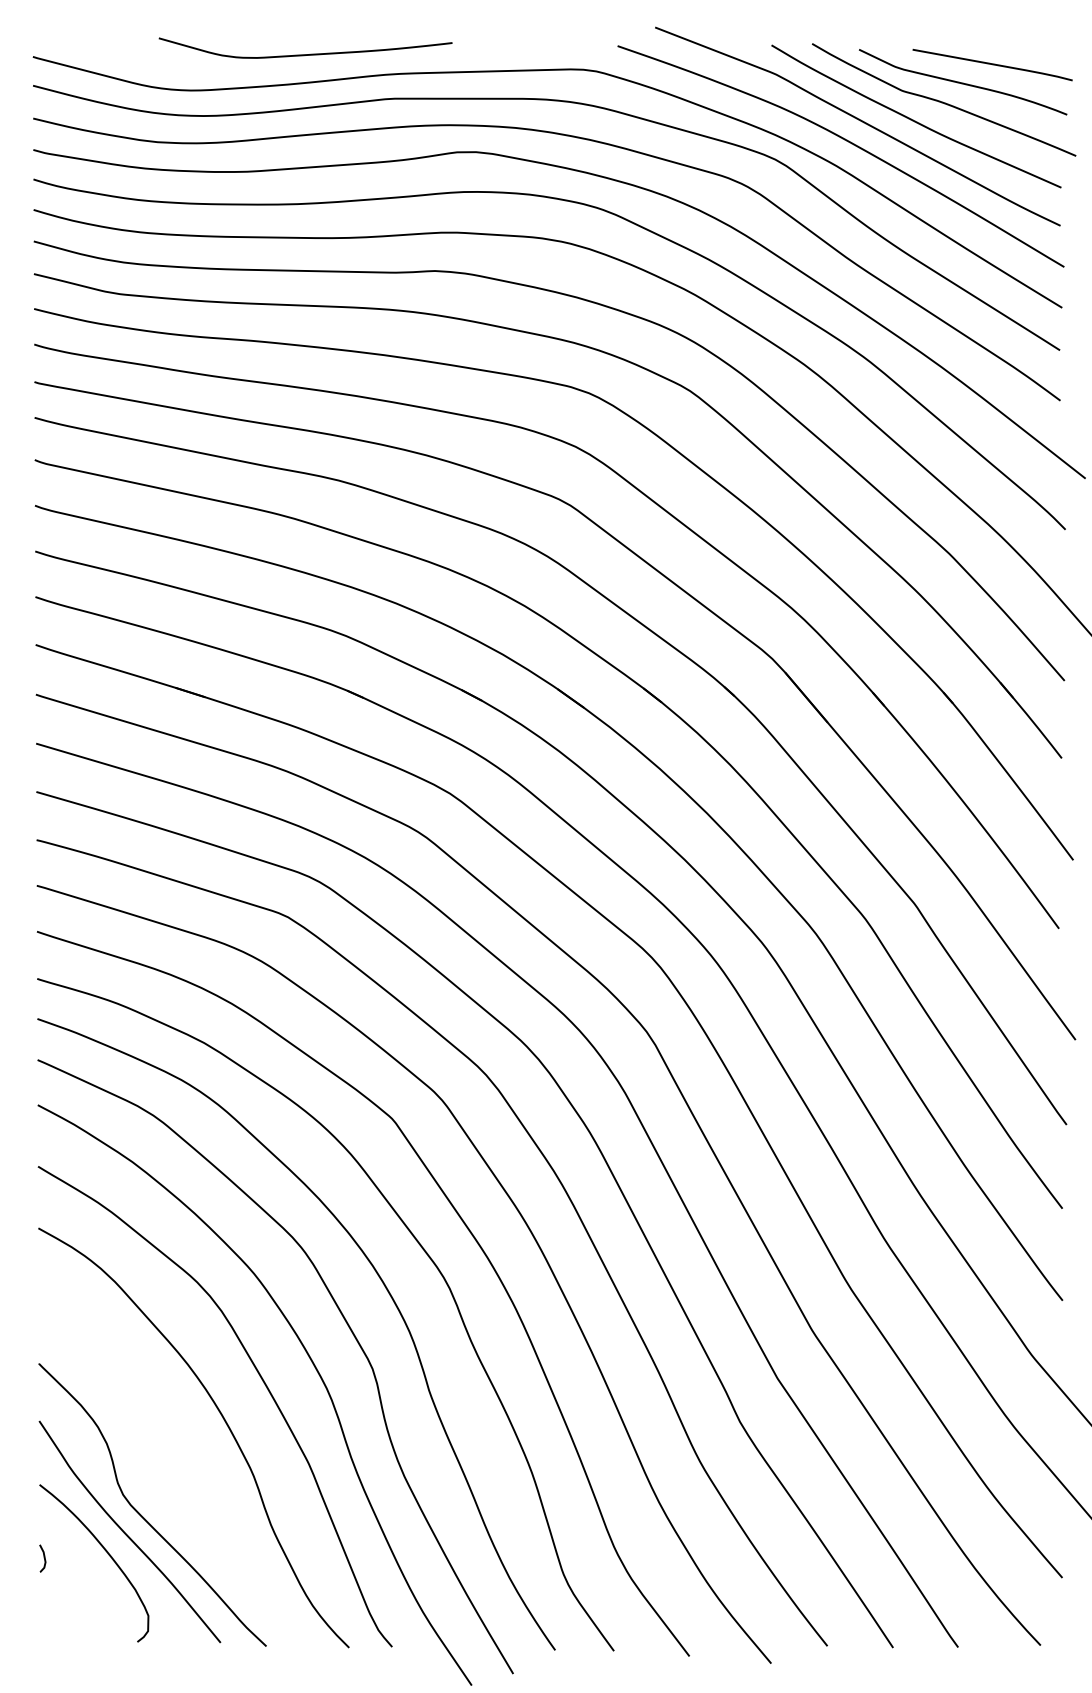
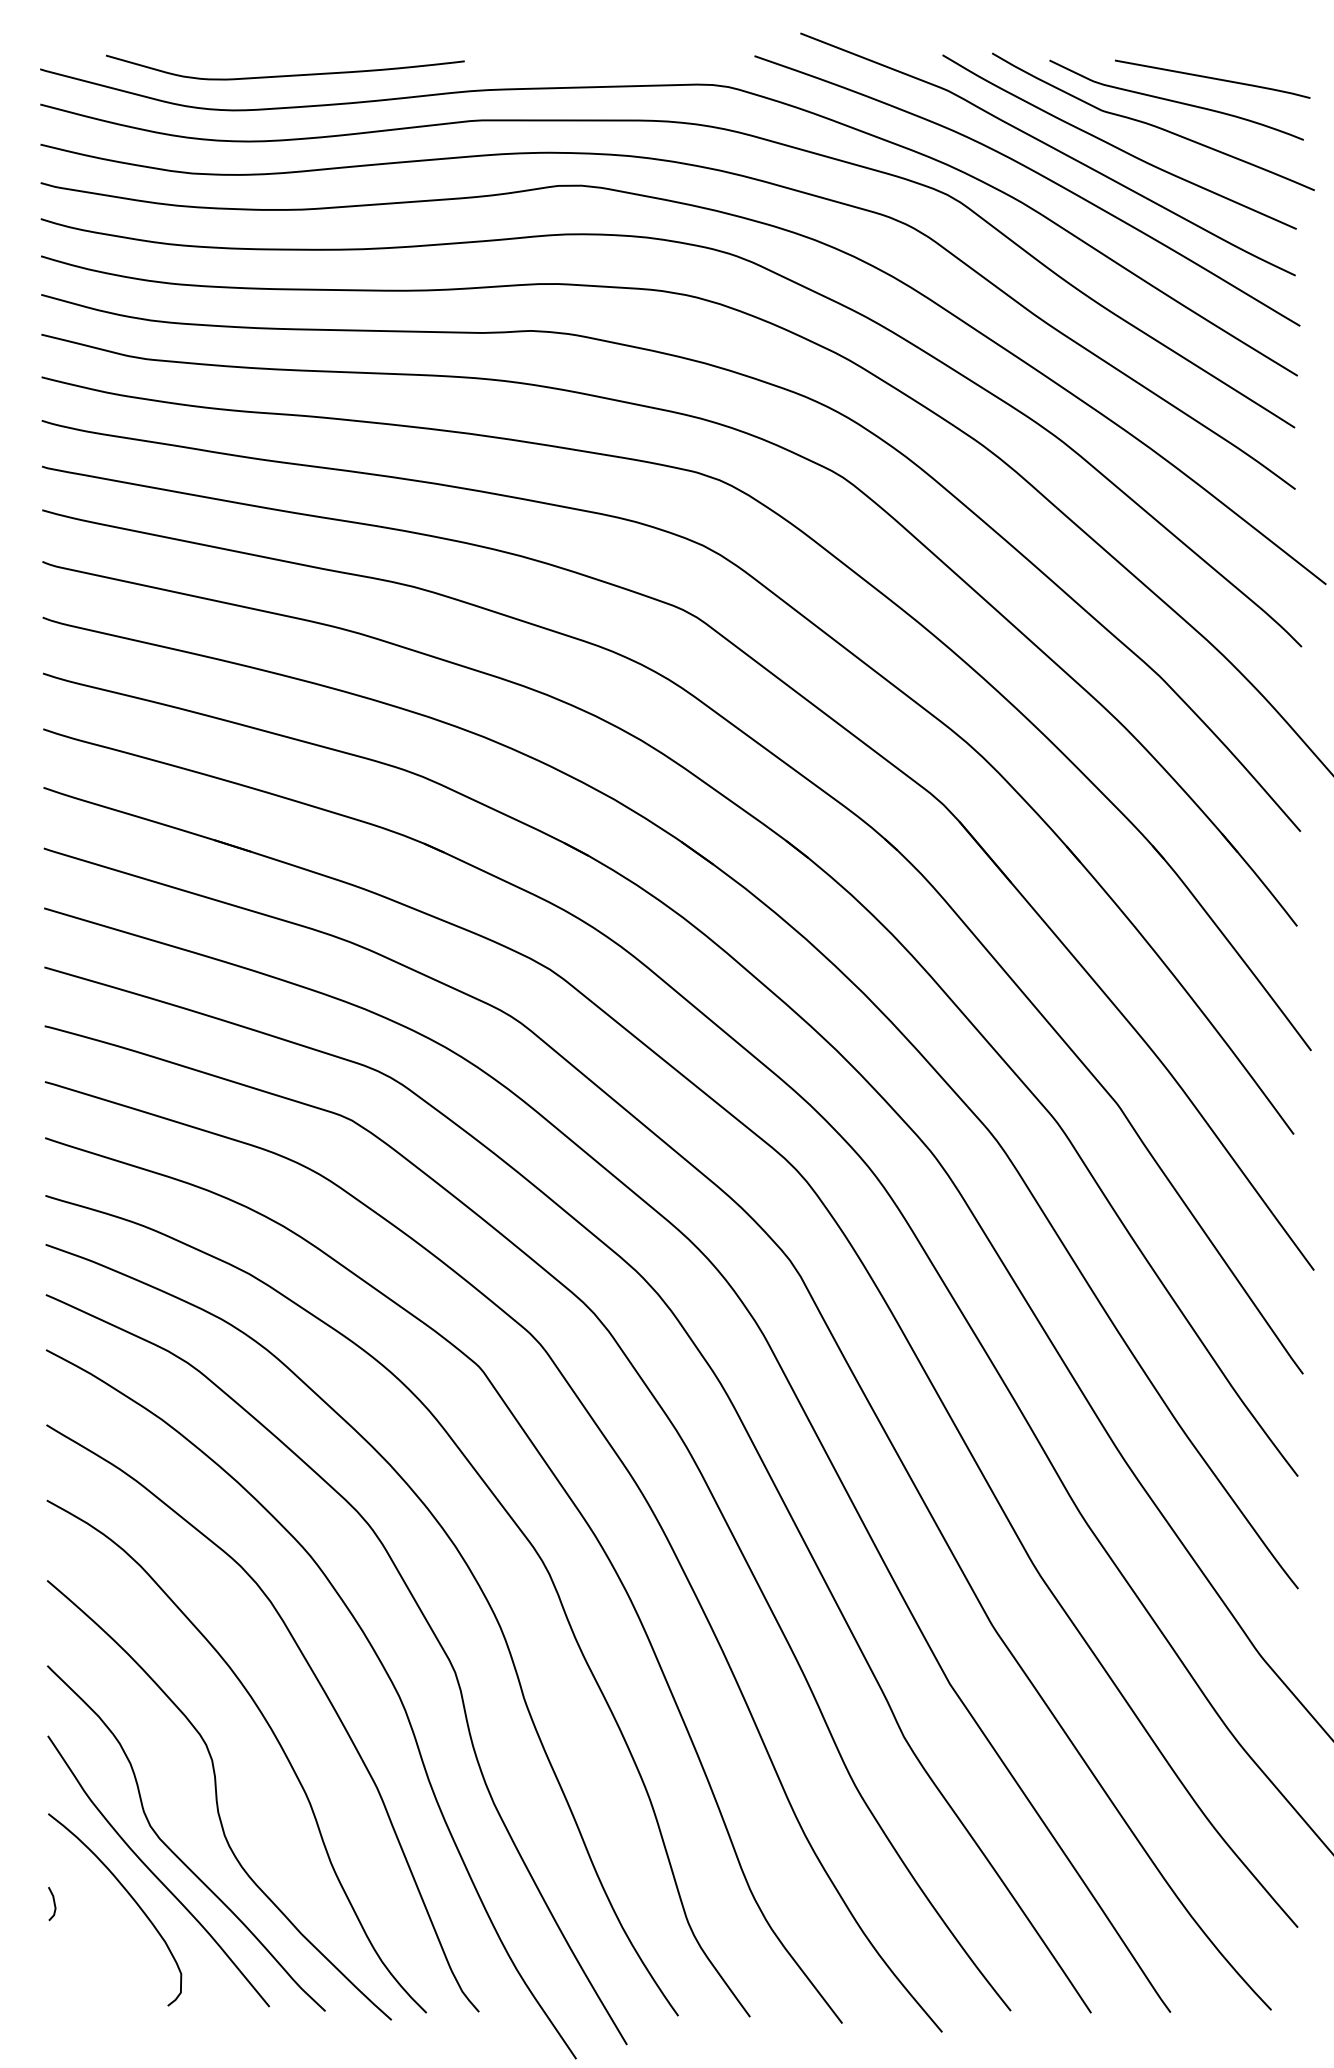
curve: (305, 54) -> (285, 75), moved
curve: (178, 1473) -> (217, 1800), added

